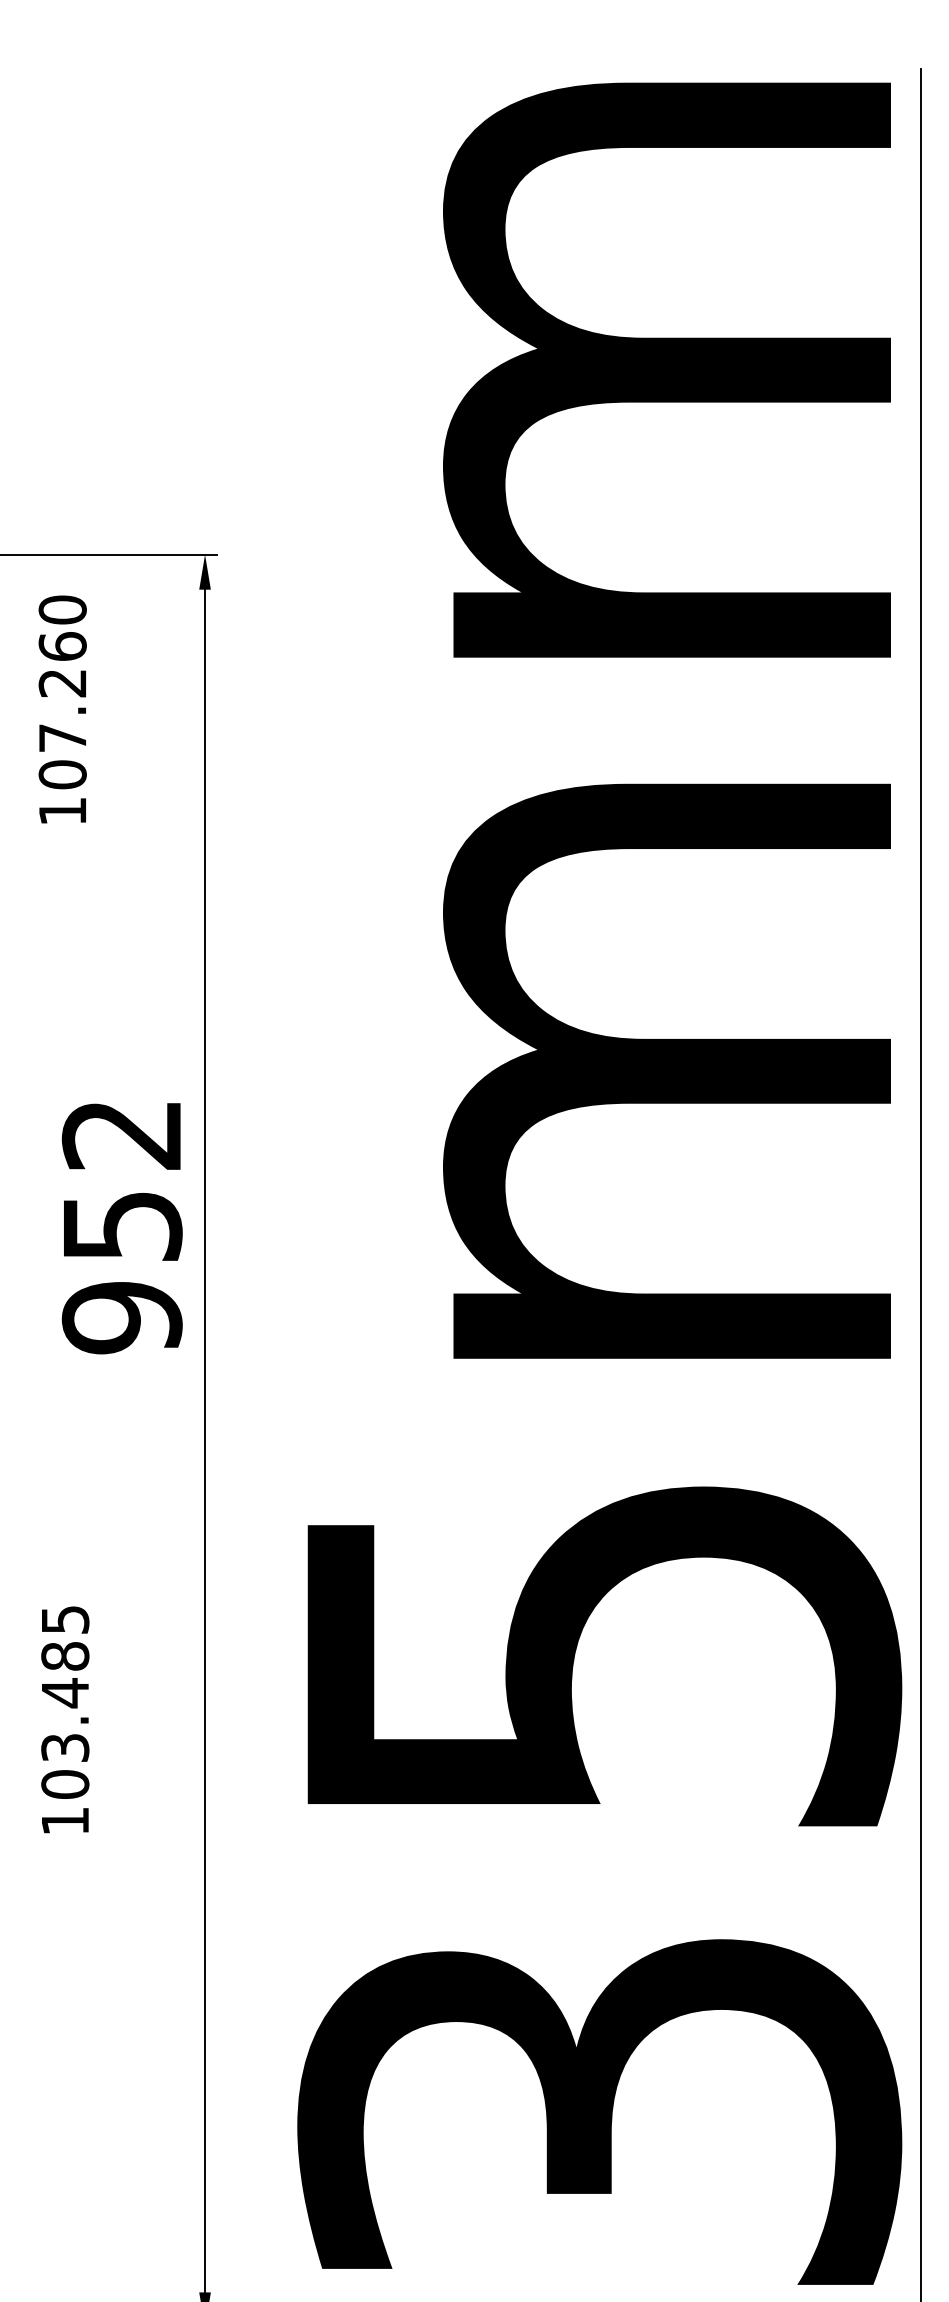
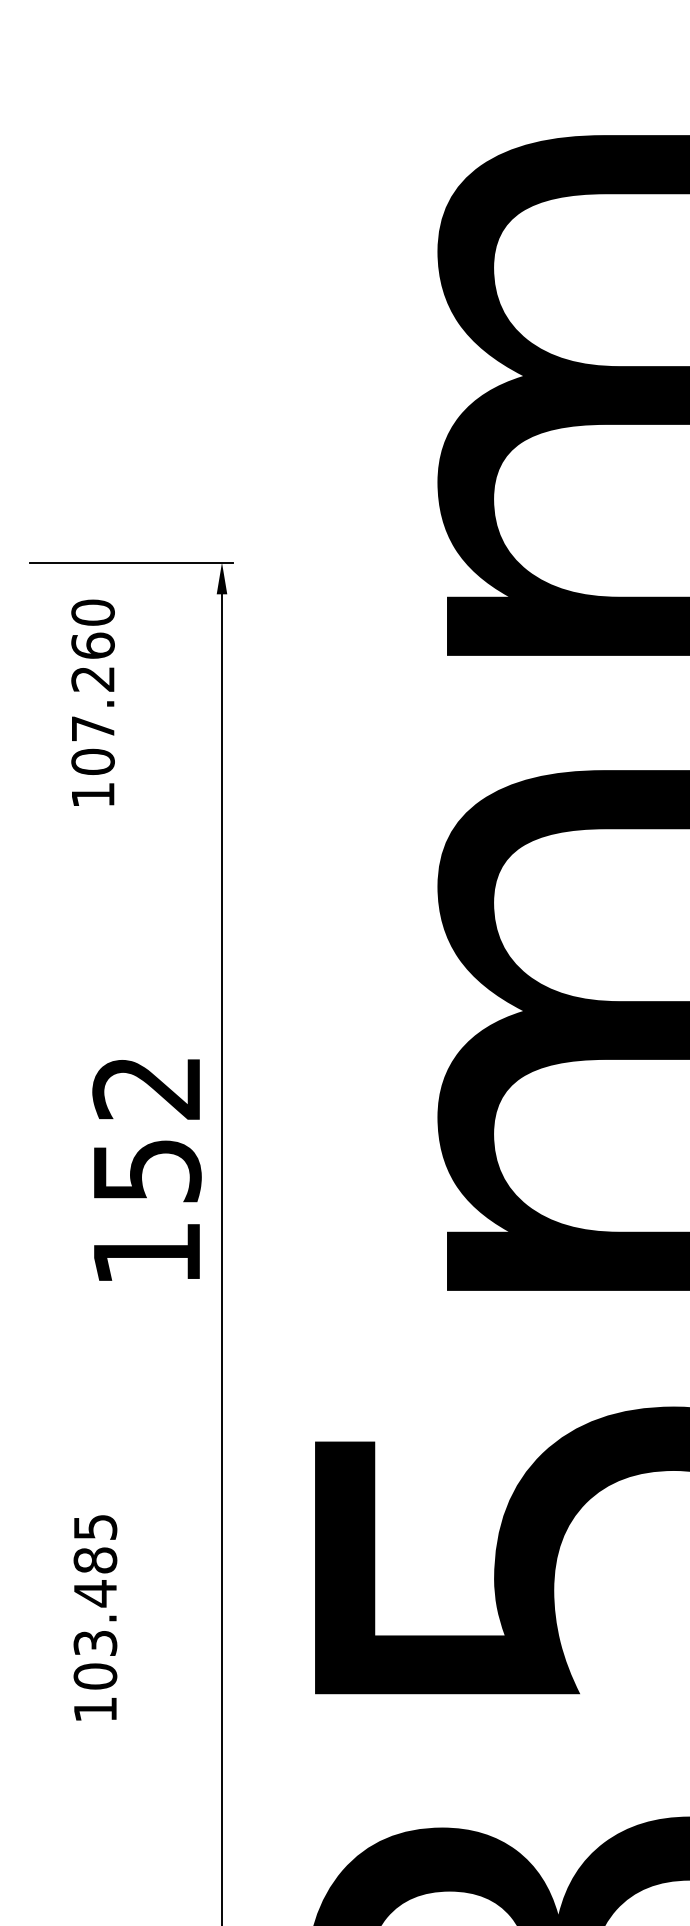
text: (121, 1318) -> (146, 1254), 952 -> 152

